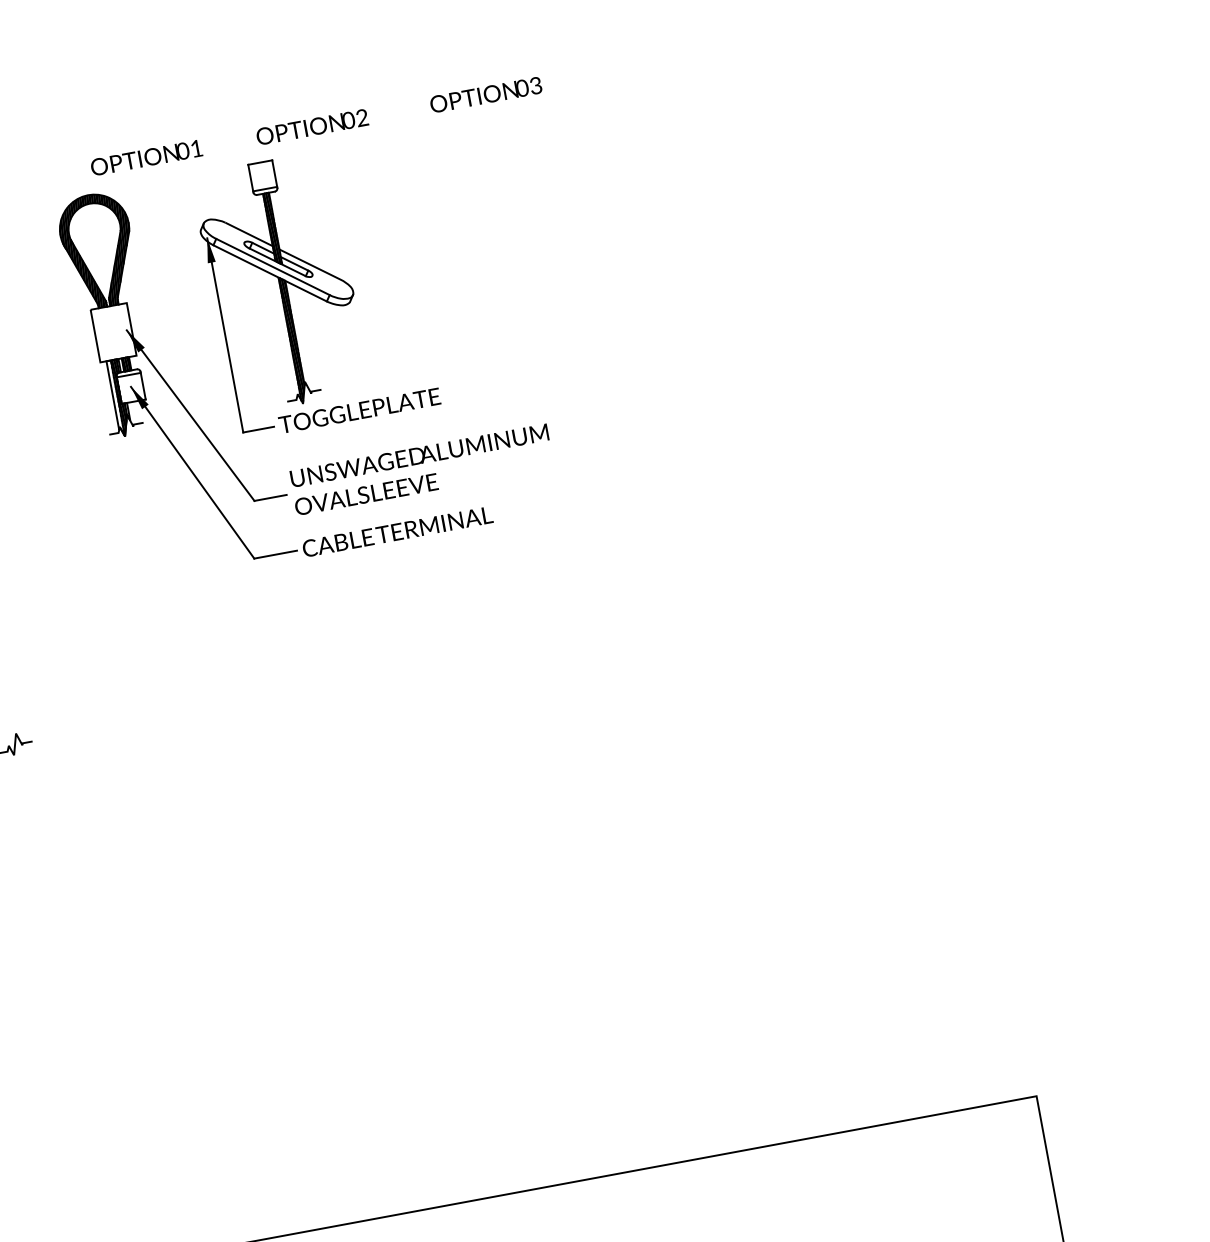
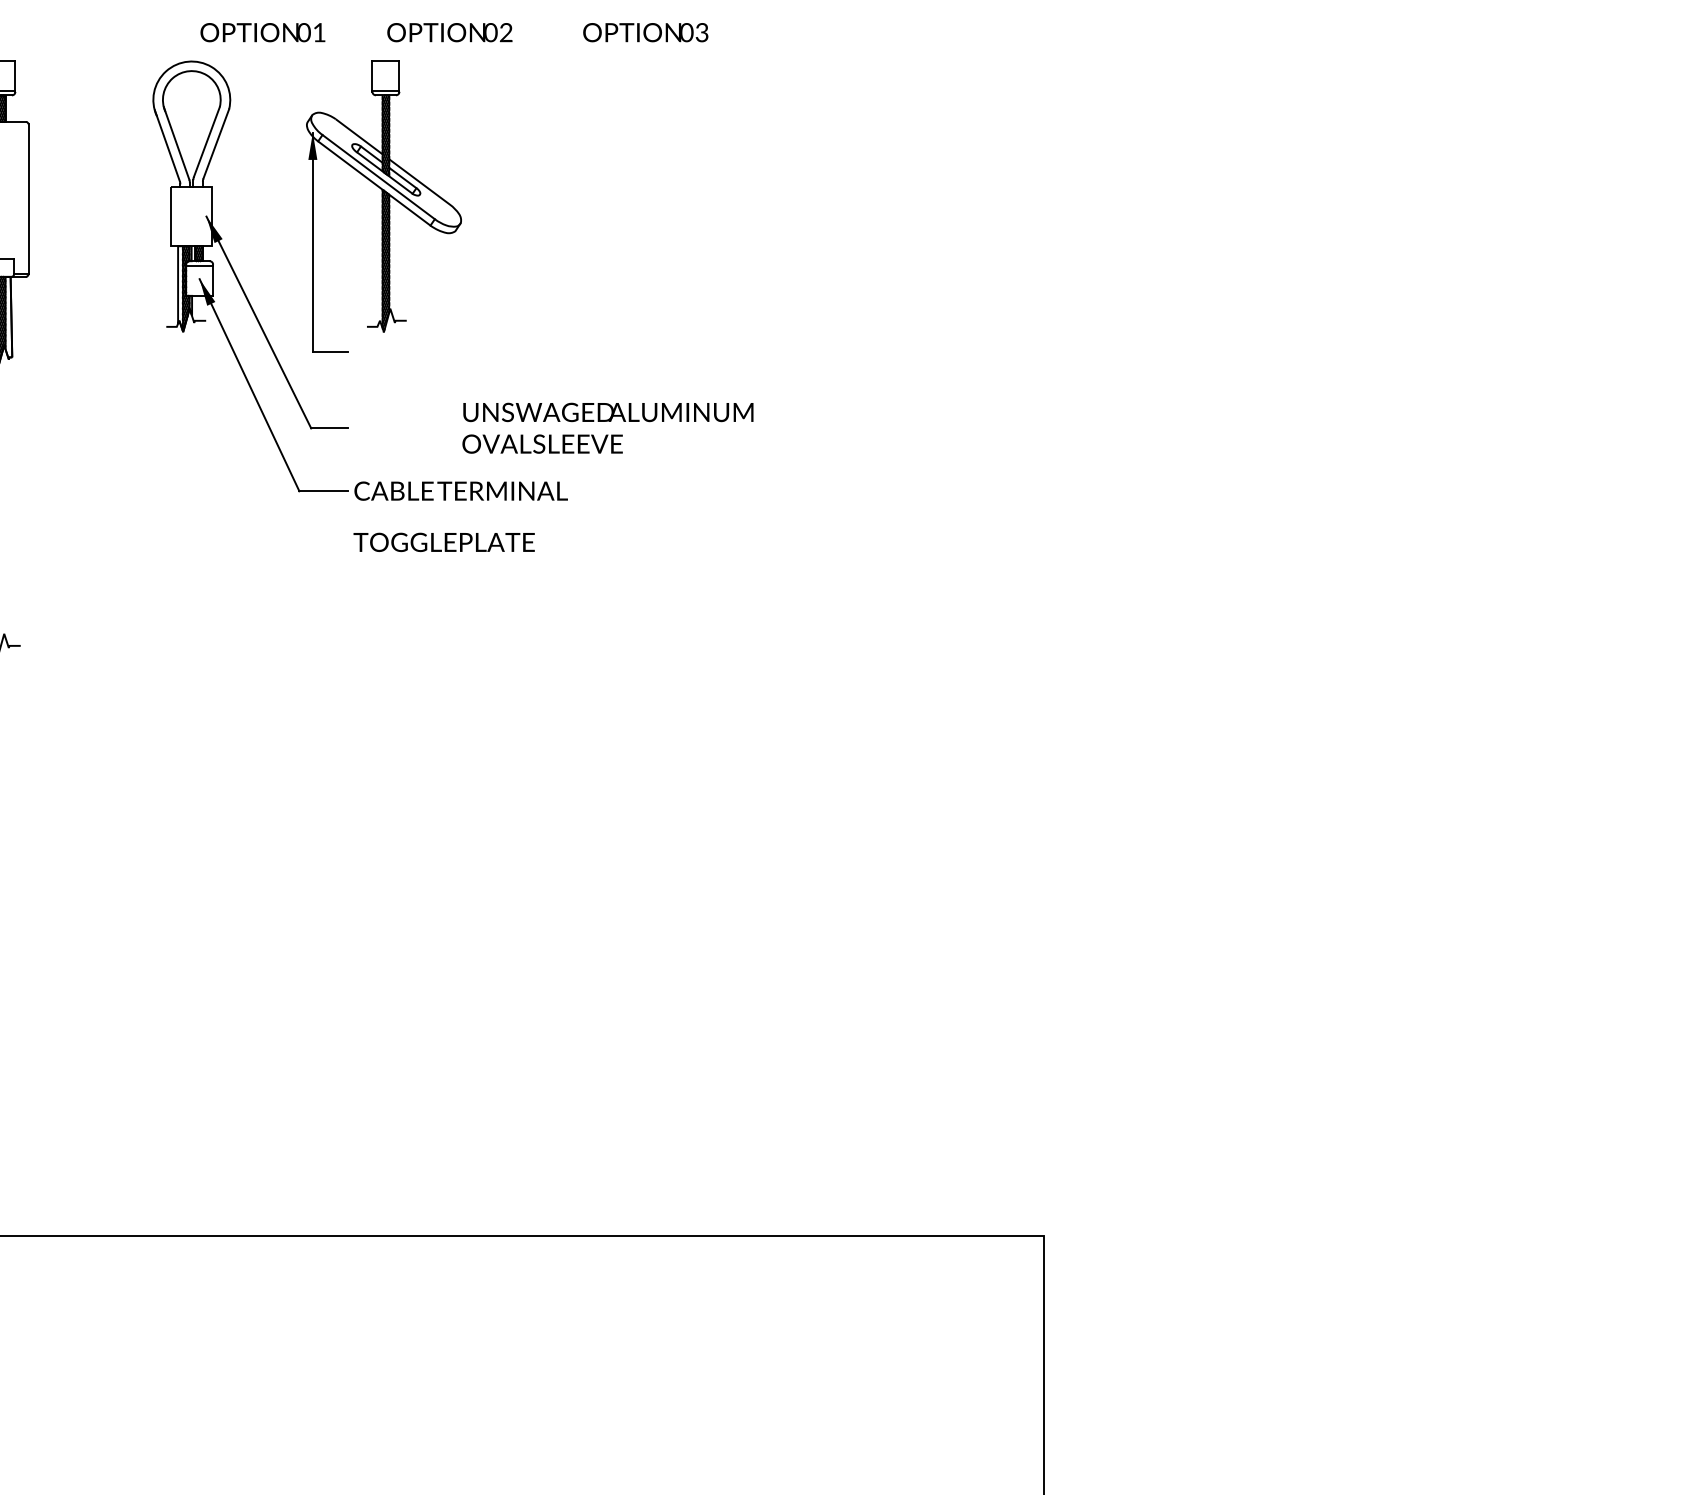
hatch: (98, 250) -> (191, 123), removed
text: (359, 410) -> (443, 542), moved
text: (421, 469) -> (607, 427), moved

